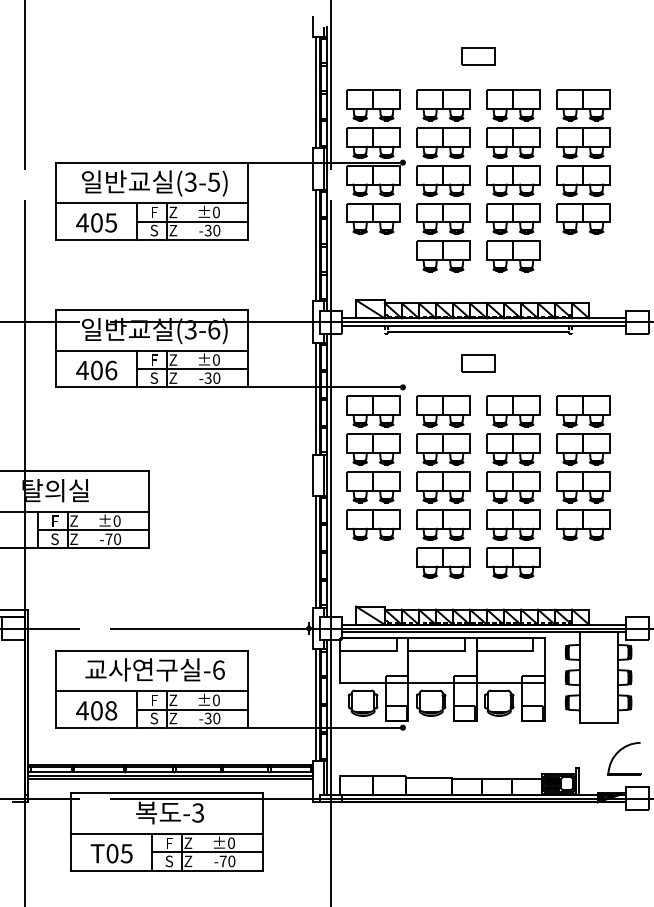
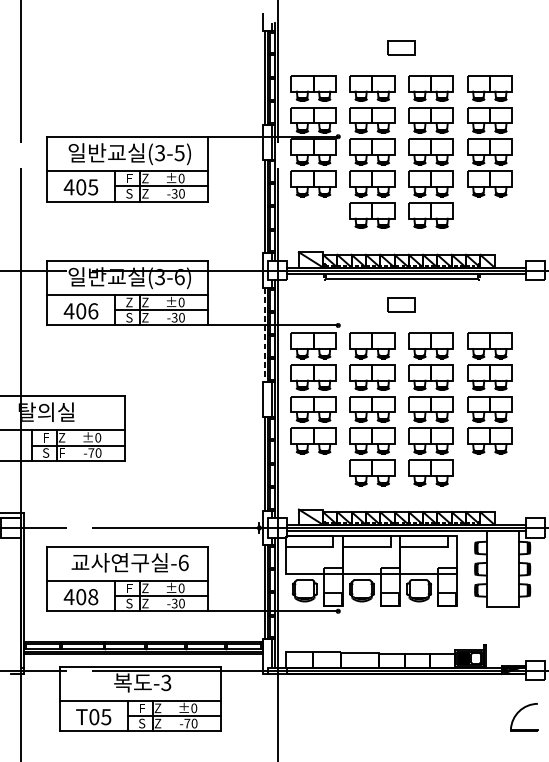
text: (154, 359) -> (129, 302), F -> Z
line: (315, 398) -> (264, 334), solid -> dashed
text: (73, 538) -> (61, 452), Z -> F
part: (619, 752) -> (520, 711), moved

